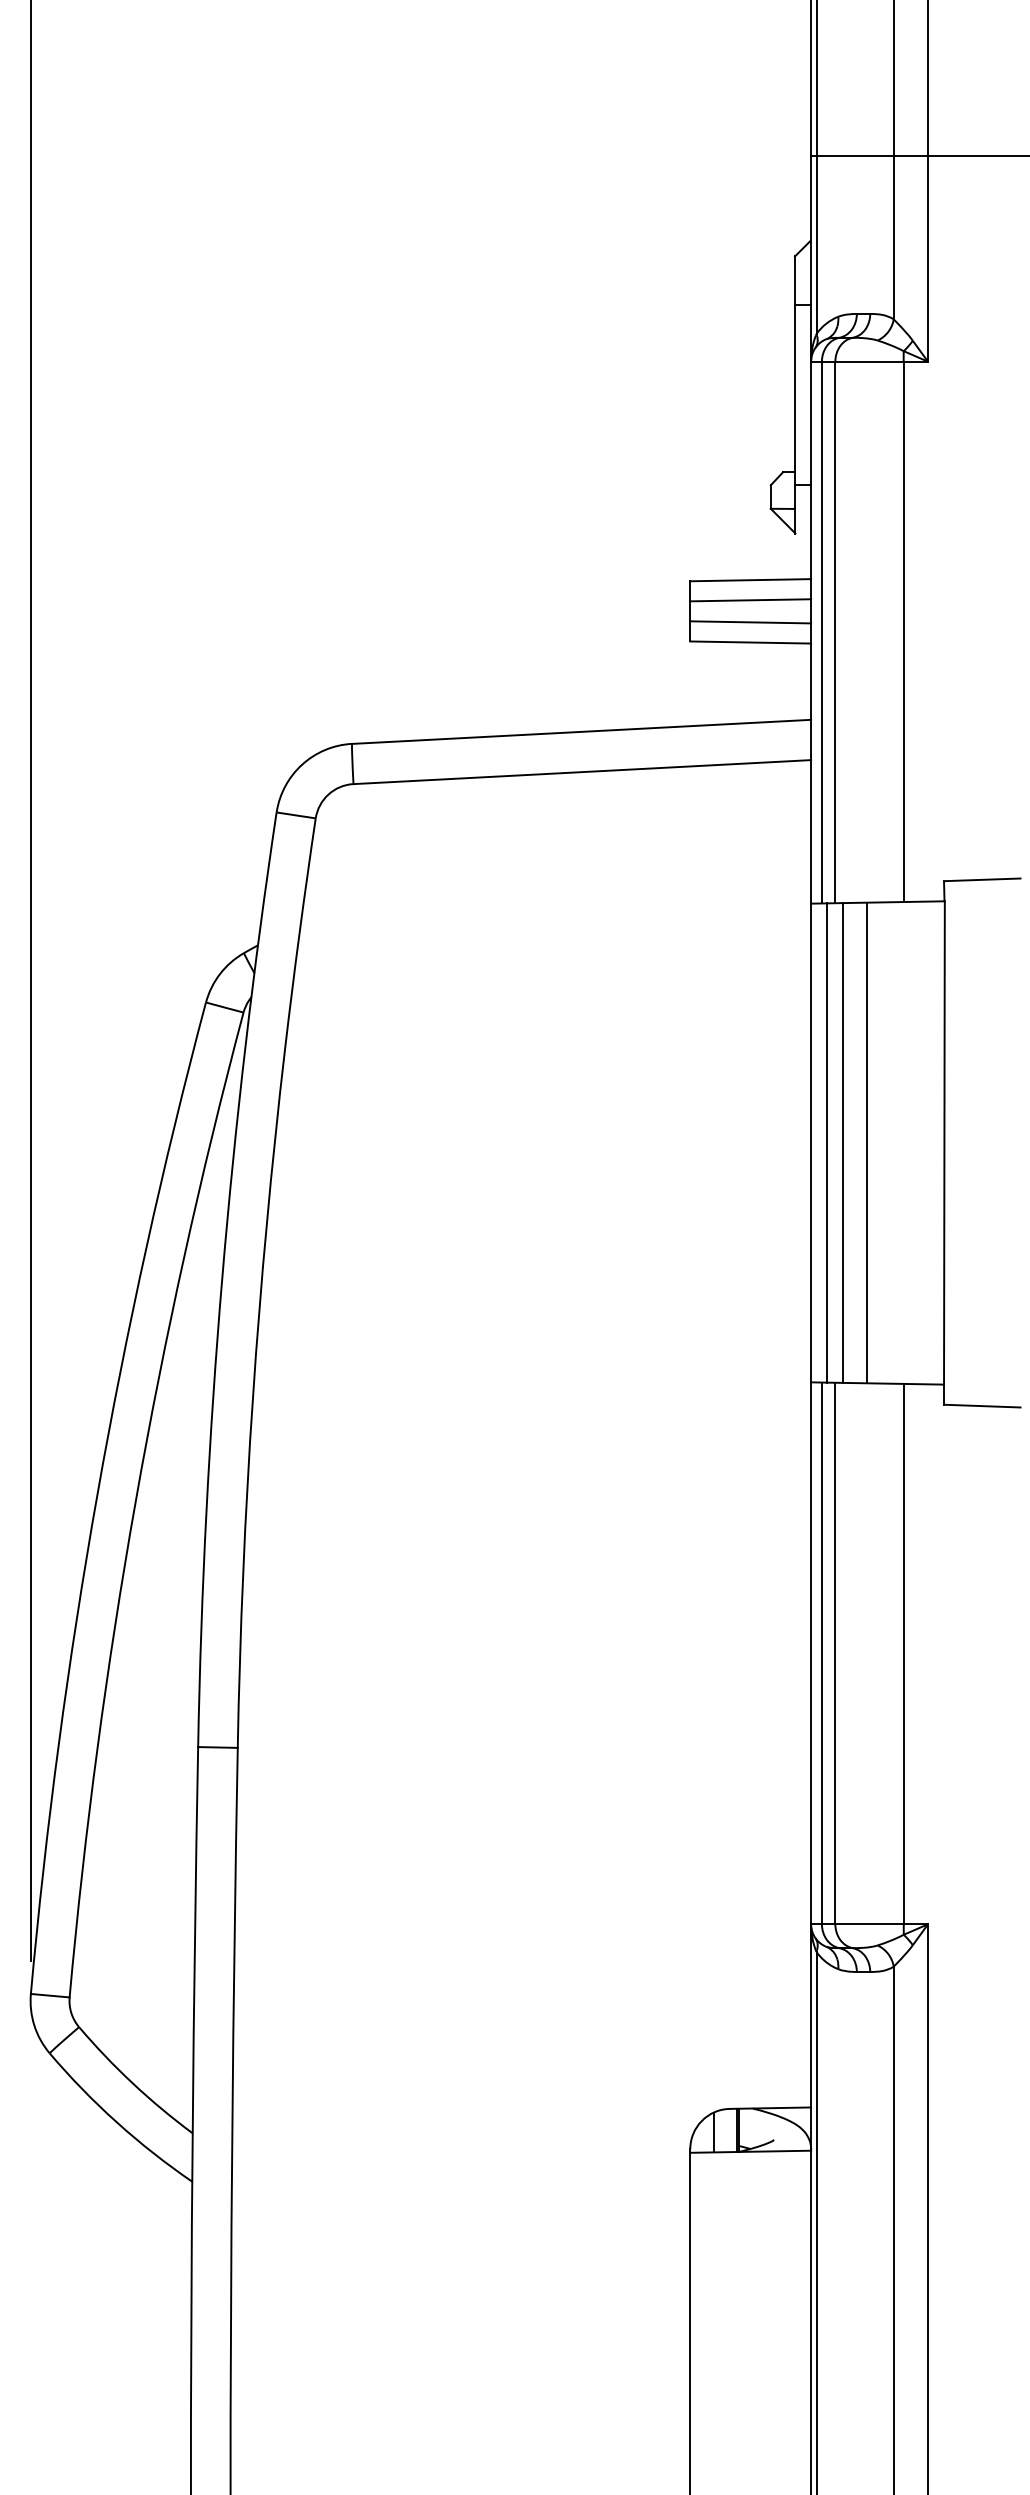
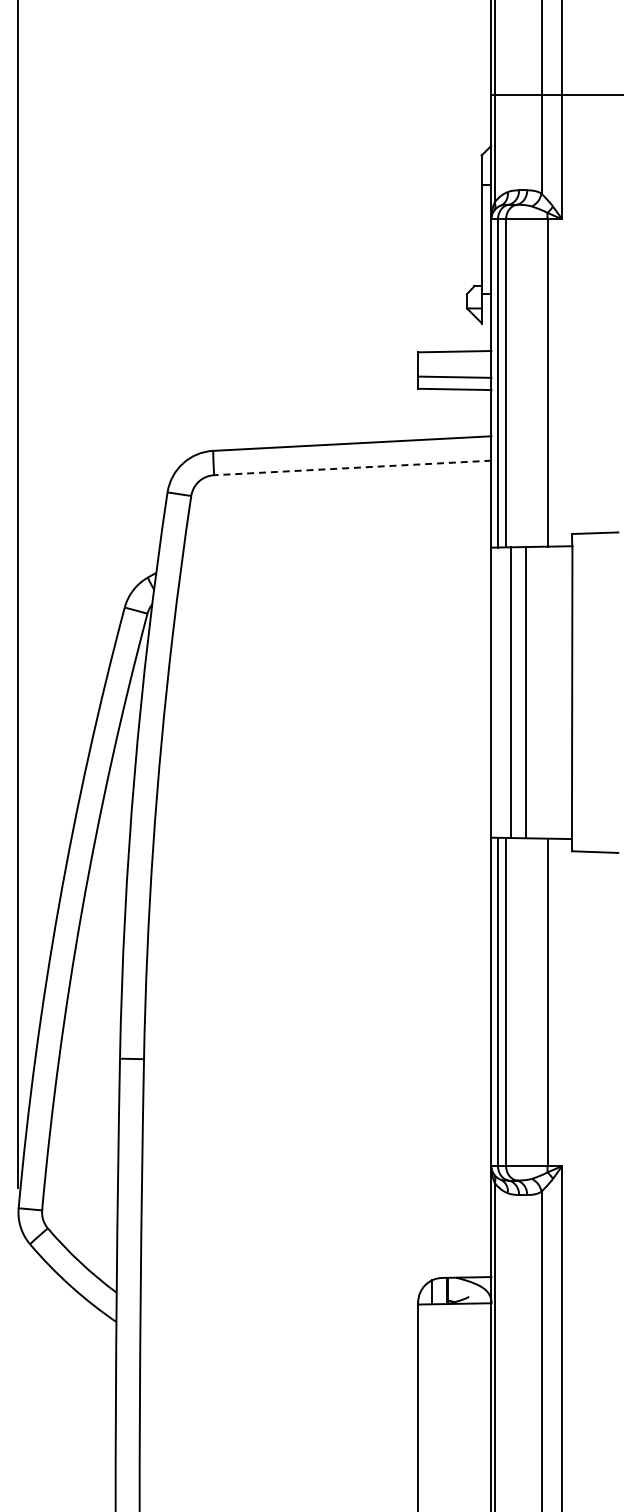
line: (750, 599) -> (454, 363), removed
line: (581, 771) -> (352, 467), solid -> dashed
line: (827, 1142) -> (501, 692), removed

